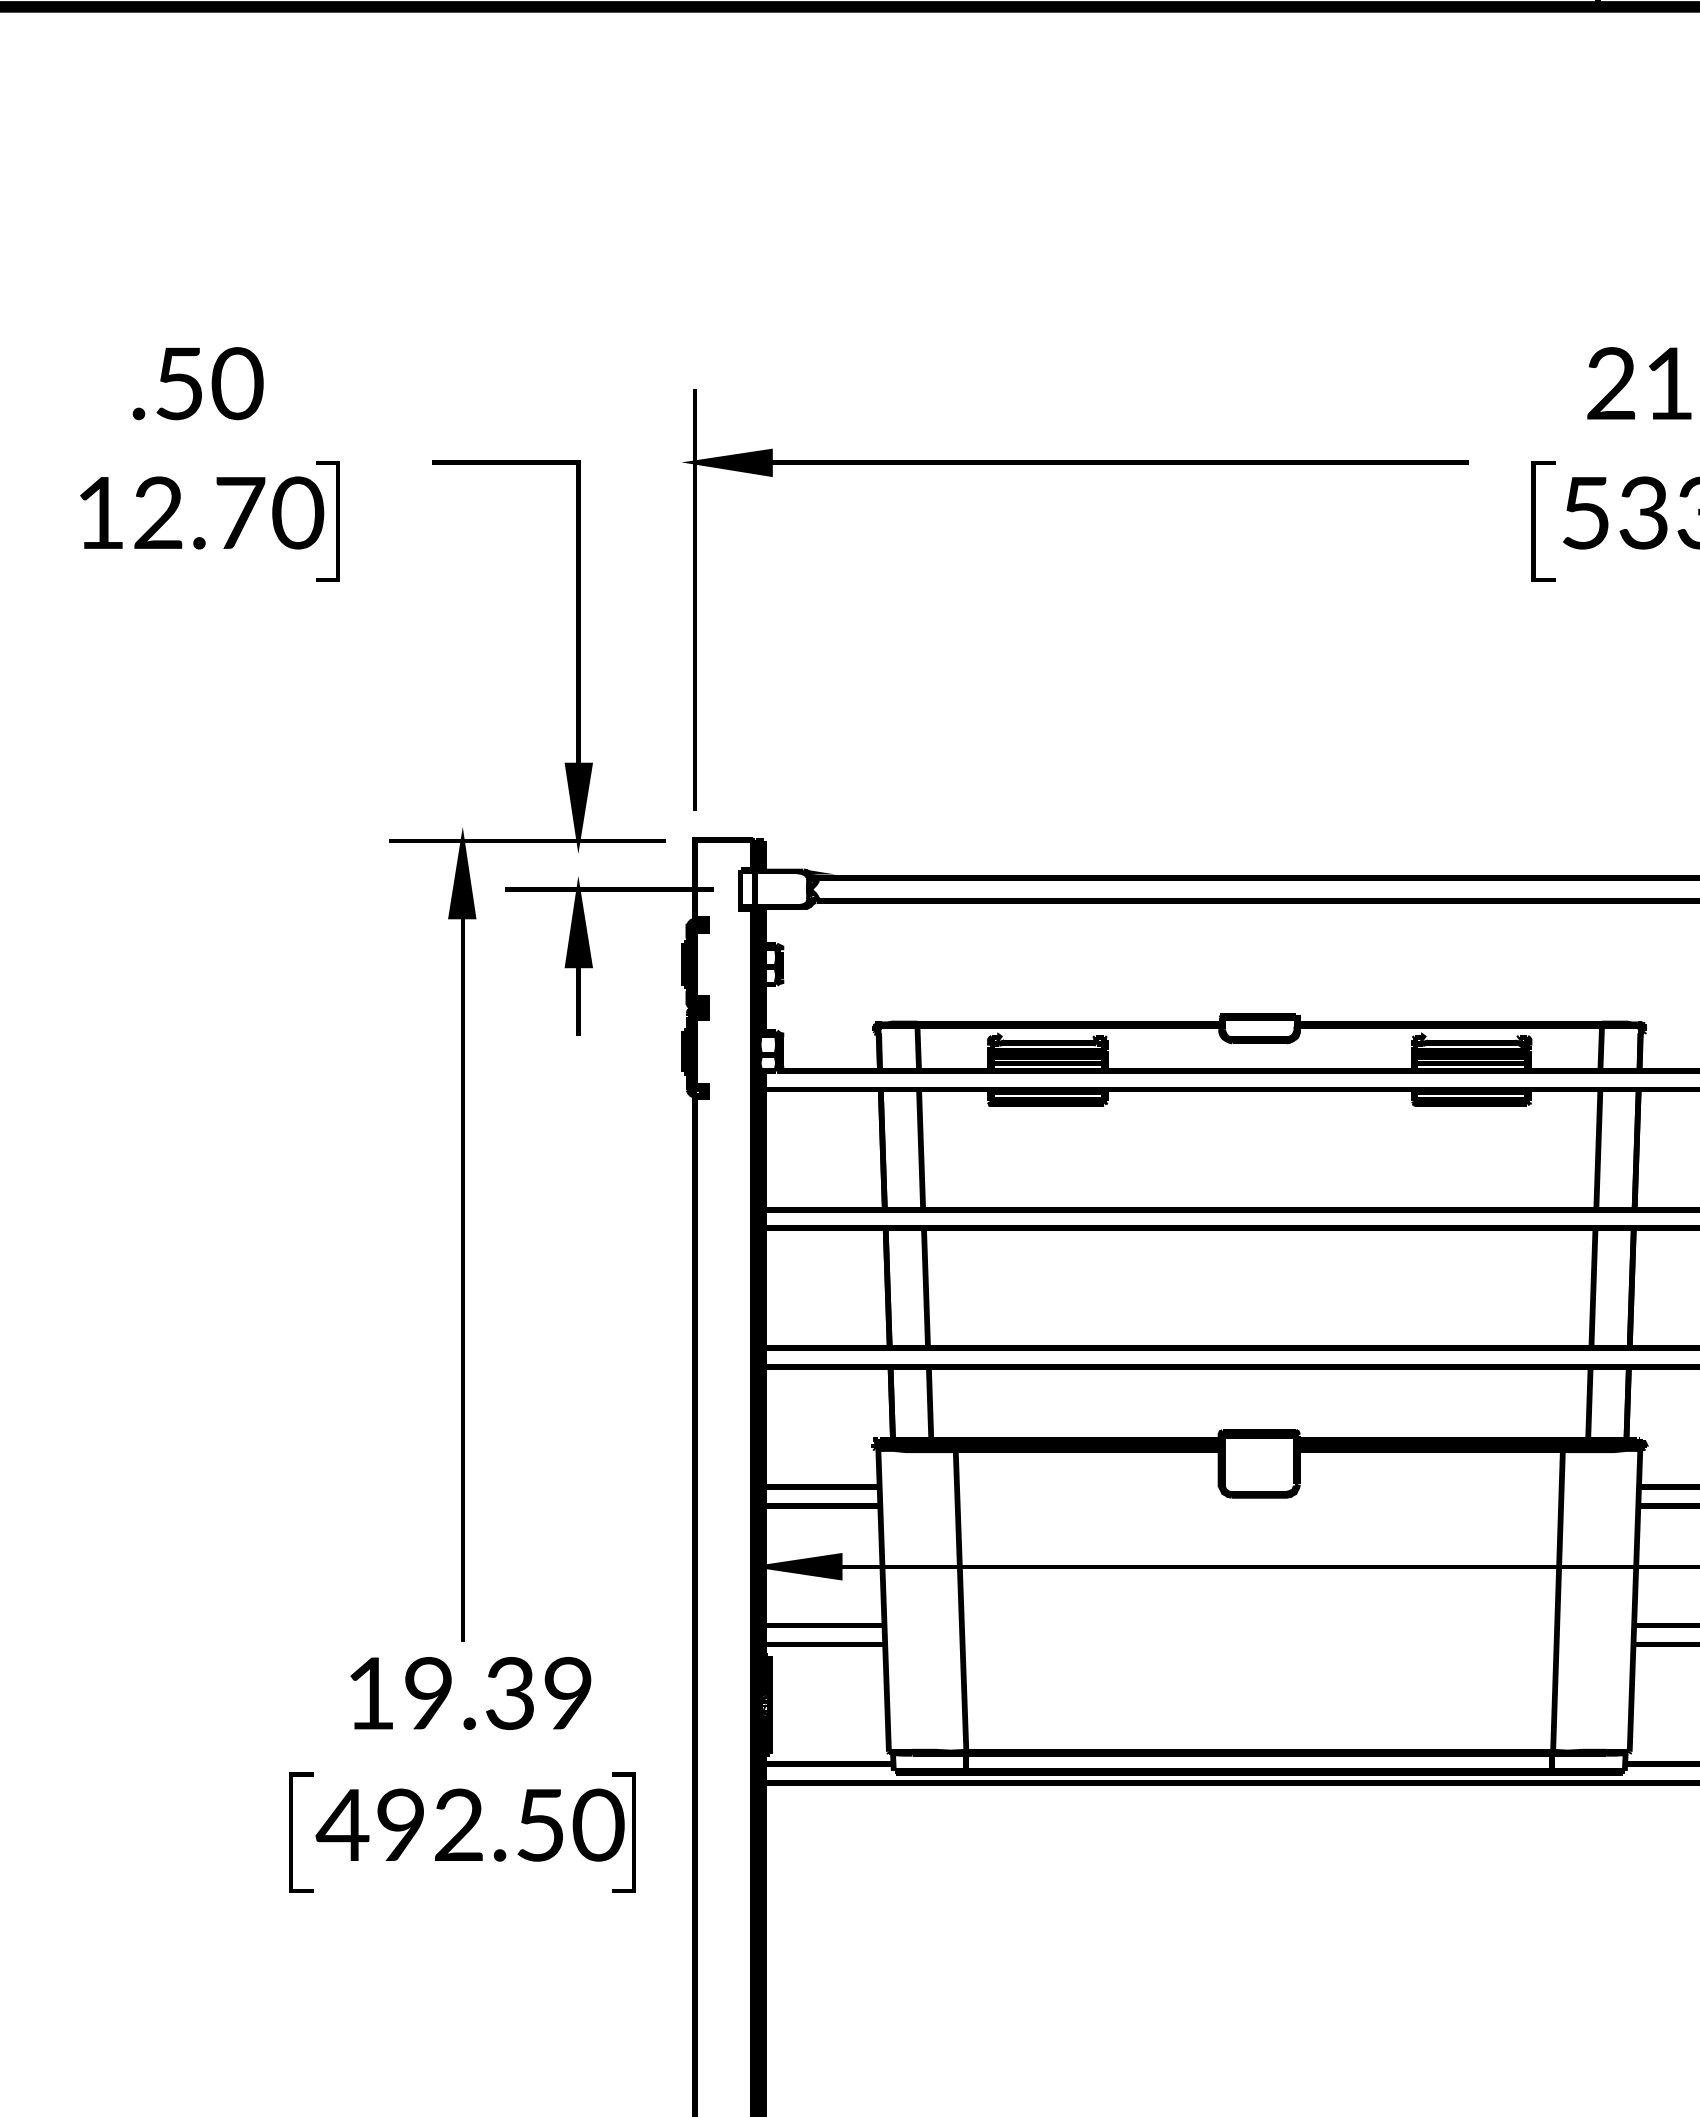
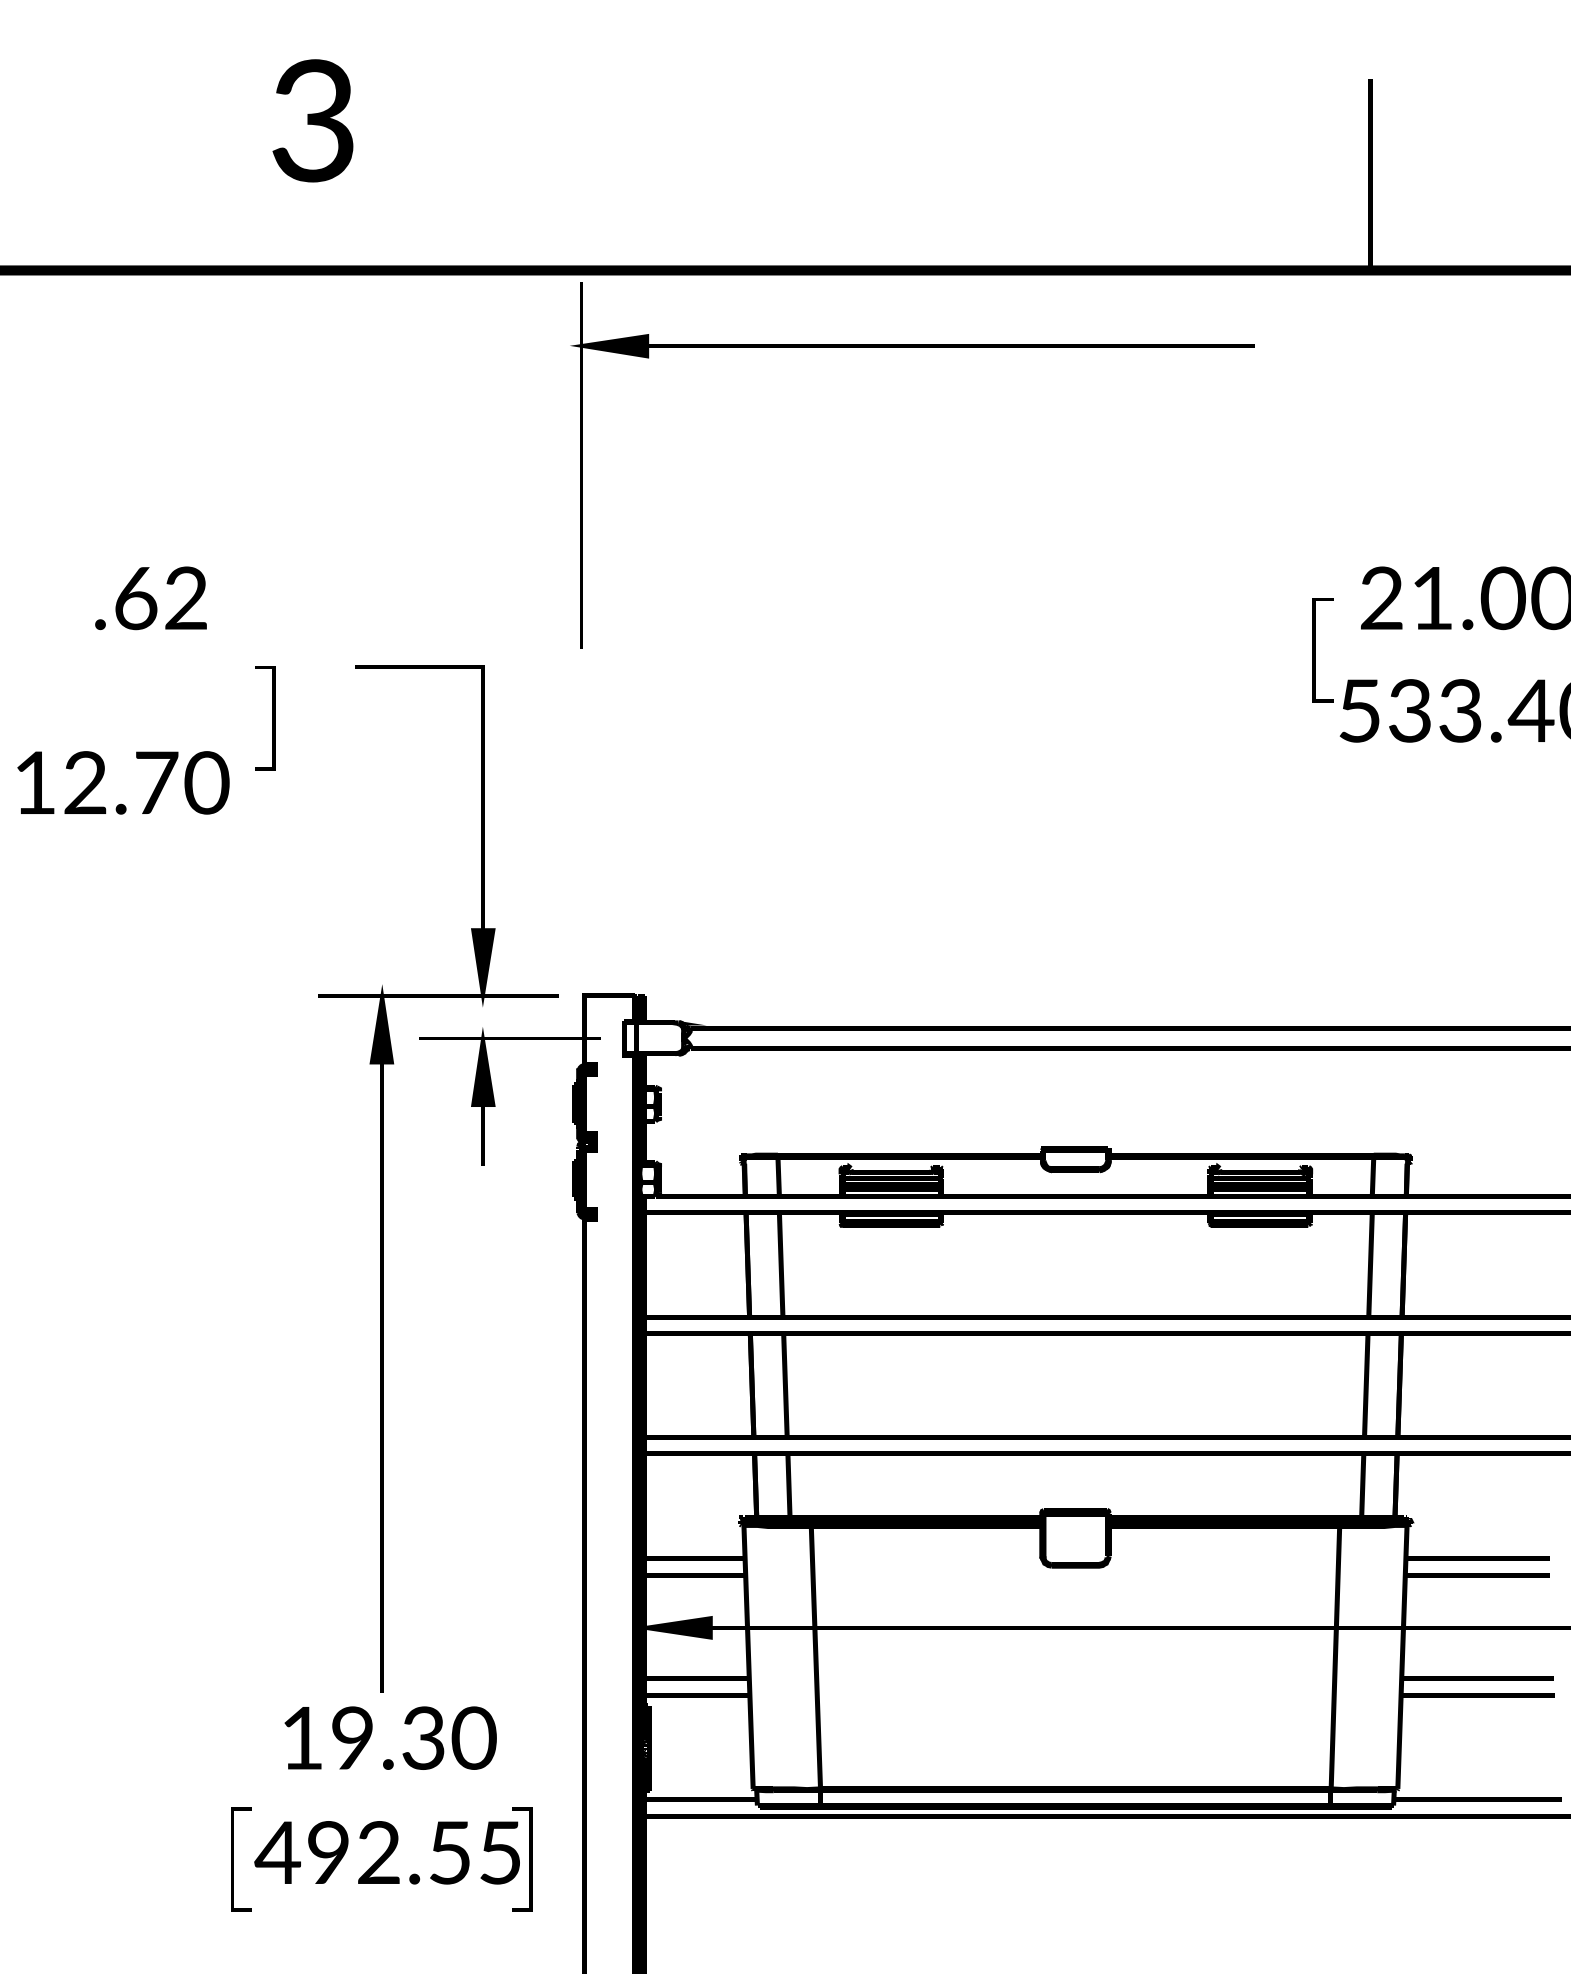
text: (209, 383) -> (161, 598), .50 -> .62
part: (1075, 464) -> (912, 347), moved
text: (202, 512) -> (123, 782), moved
line: (1535, 521) -> (1315, 650), moved
text: (567, 1693) -> (473, 1738), 19.39 -> 19.30
text: (598, 1824) -> (500, 1852), 492.50 -> 492.55

